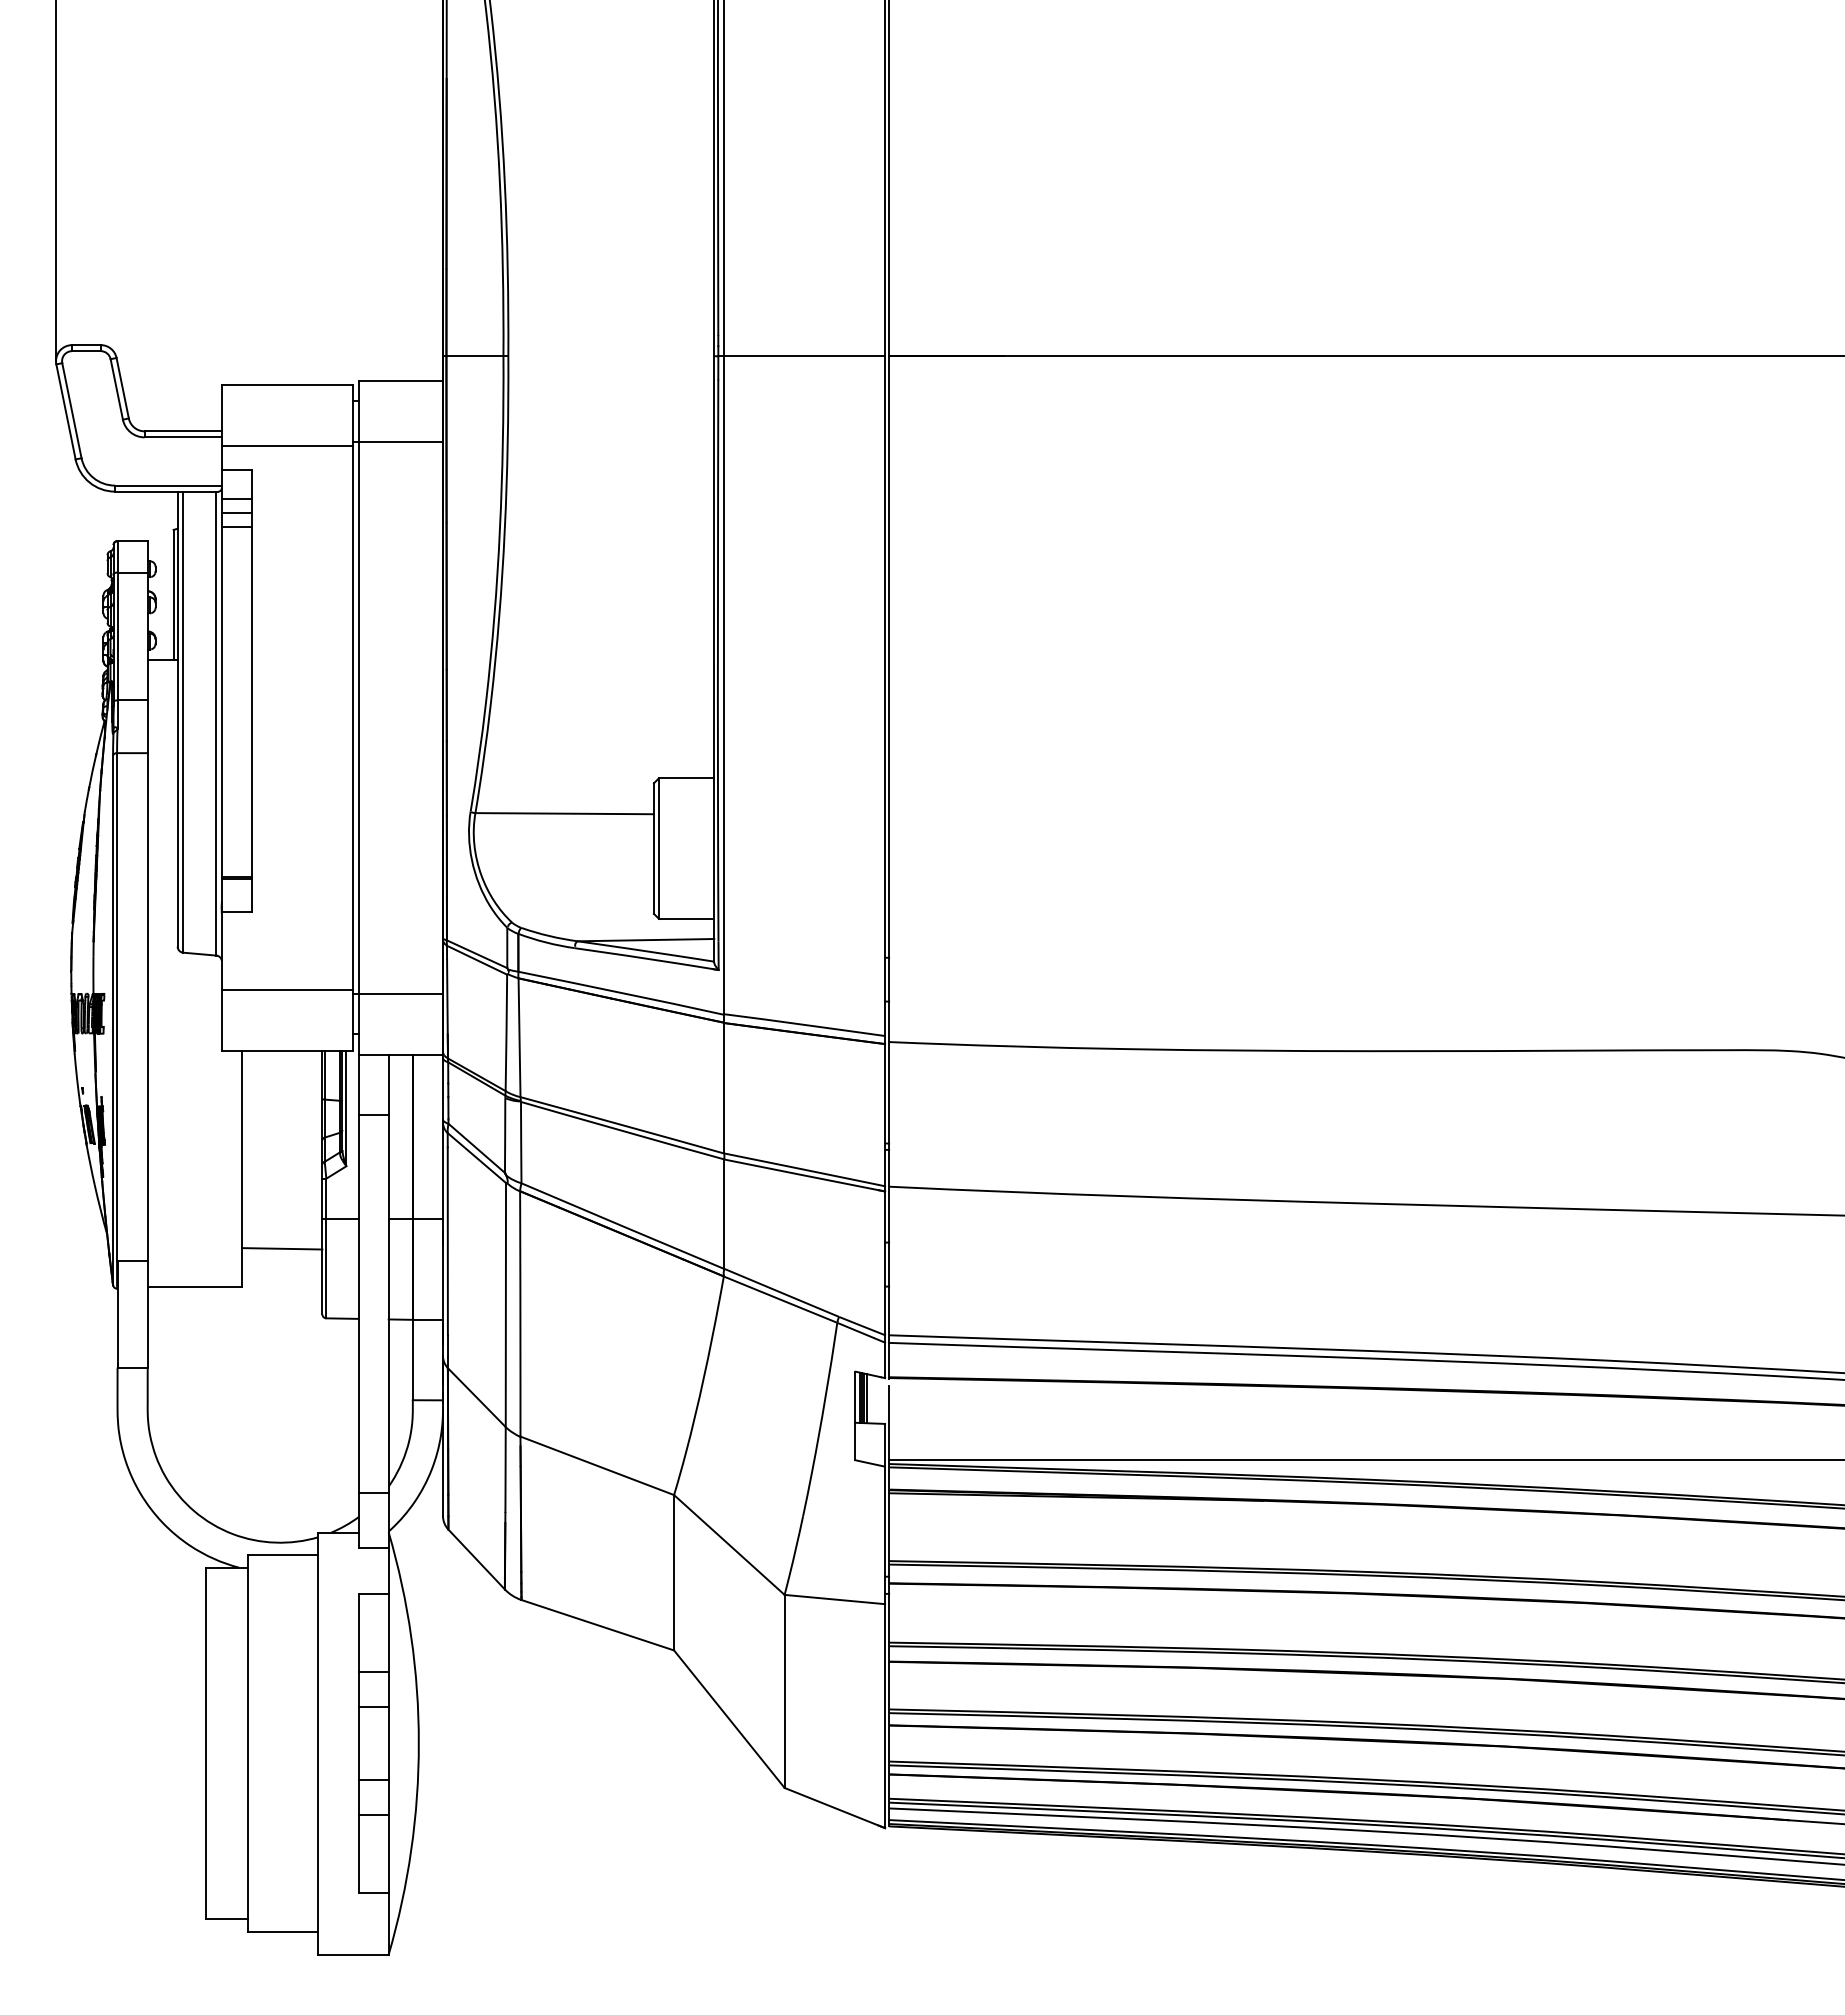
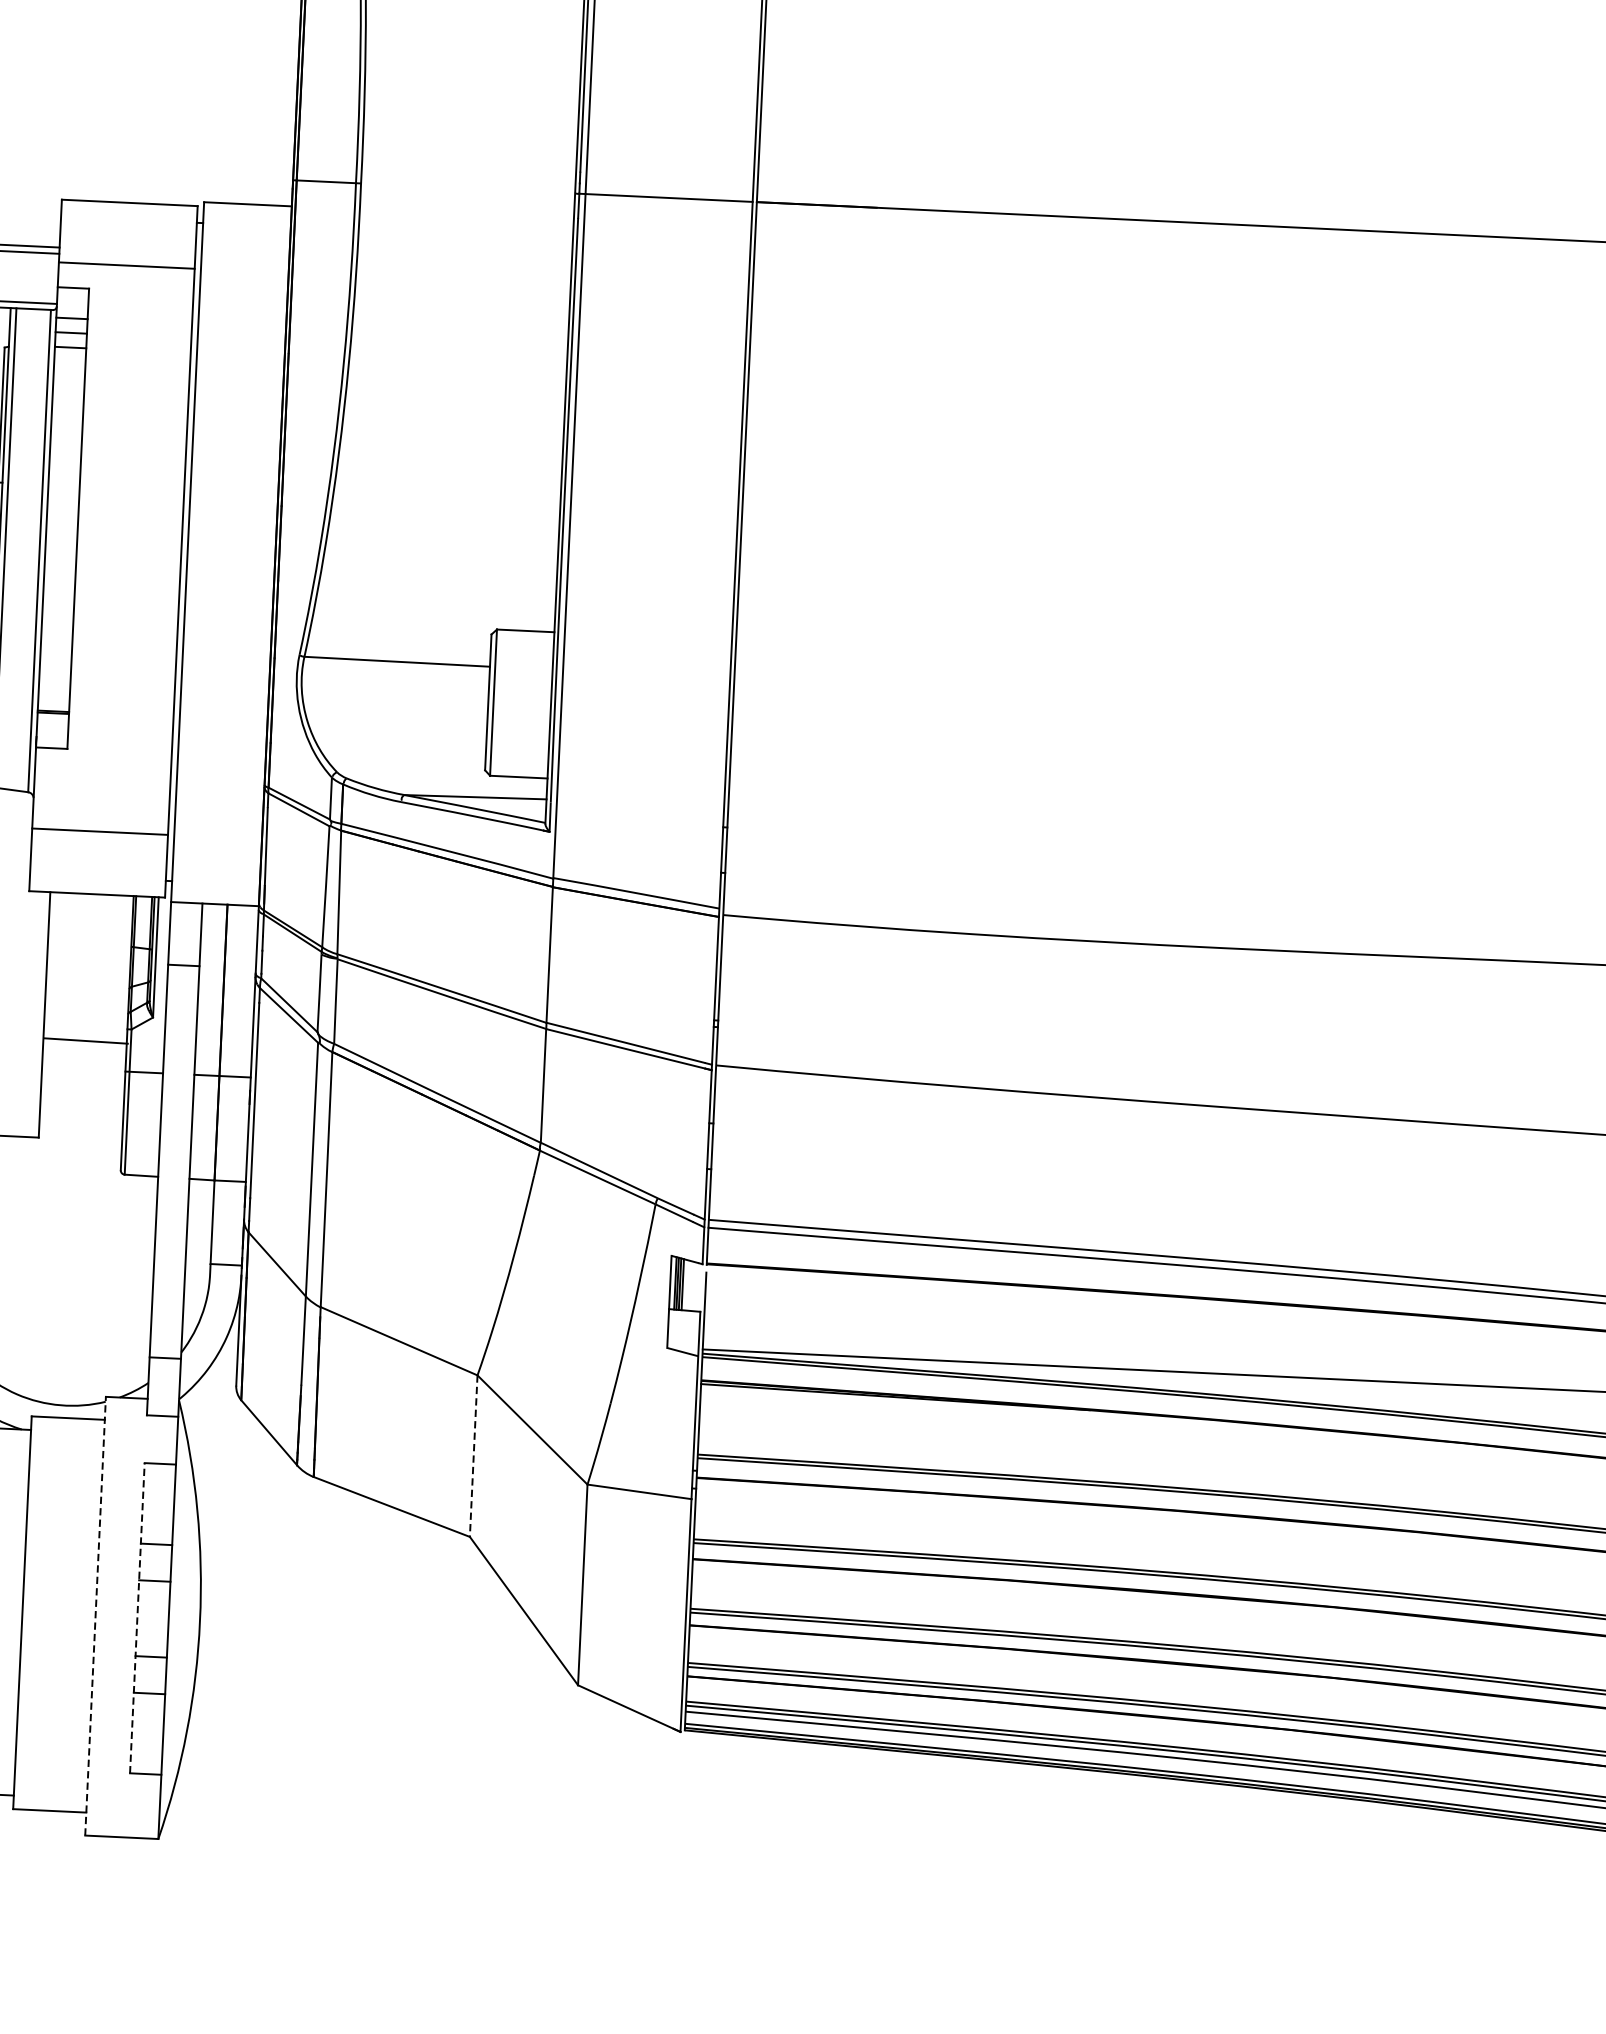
line: (397, 441) -> (241, 266), removed
line: (397, 994) -> (214, 841), removed
line: (282, 1248) -> (86, 1040), moved
line: (674, 1572) -> (474, 1455), solid -> dashed
line: (318, 1743) -> (95, 1616), solid -> dashed
line: (358, 1743) -> (137, 1618), solid -> dashed

